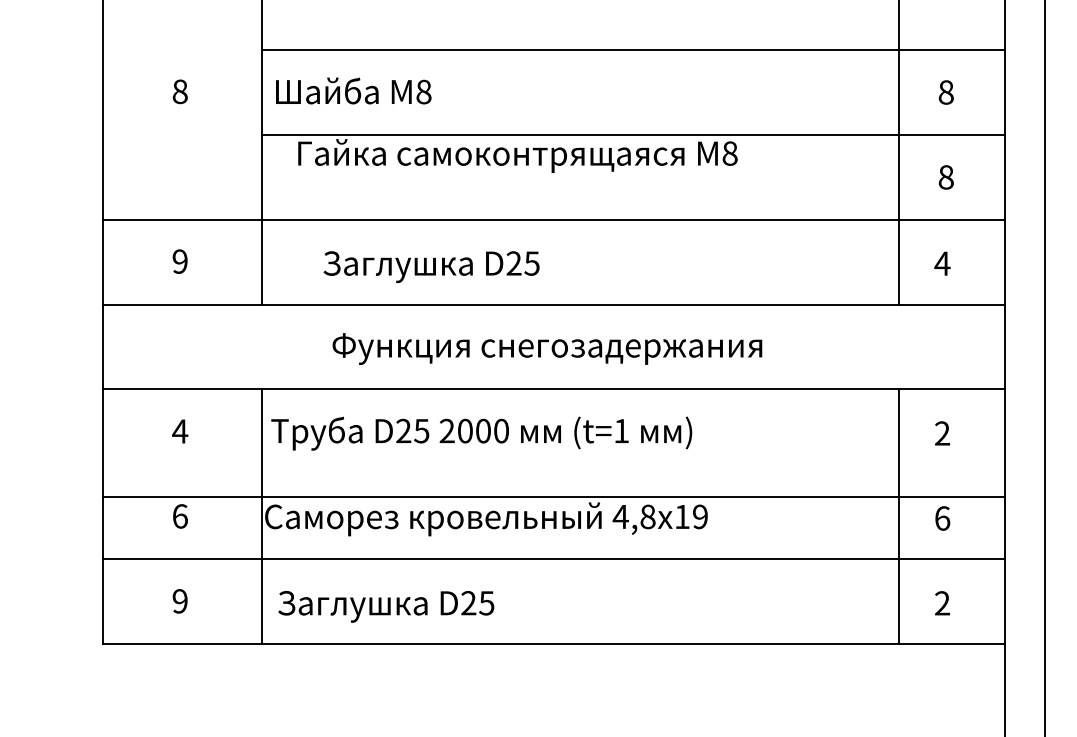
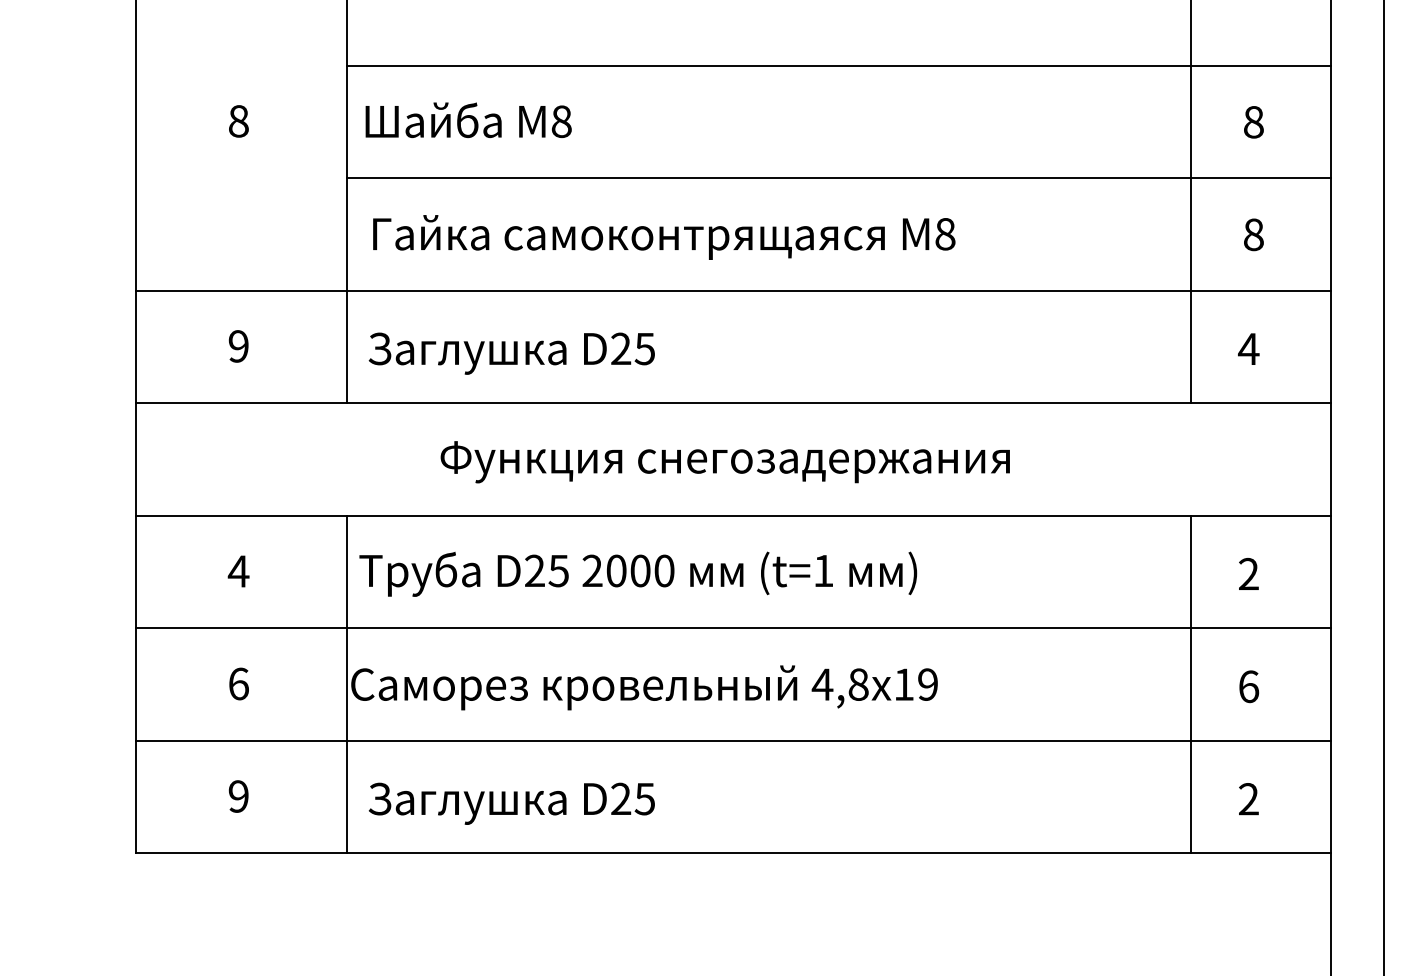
text: (518, 156) -> (664, 237), moved
text: (431, 266) -> (511, 353), moved
line: (553, 497) -> (733, 628), moved

